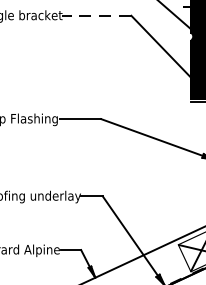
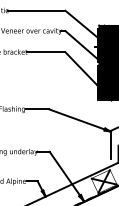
line: (95, 16) -> (45, 52), dashed -> solid

